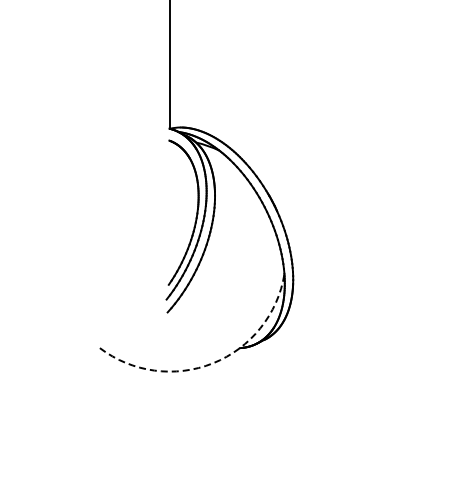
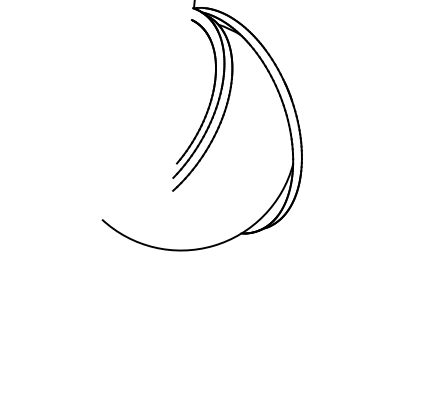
arc: (213, 363) -> (213, 246), dashed -> solid

